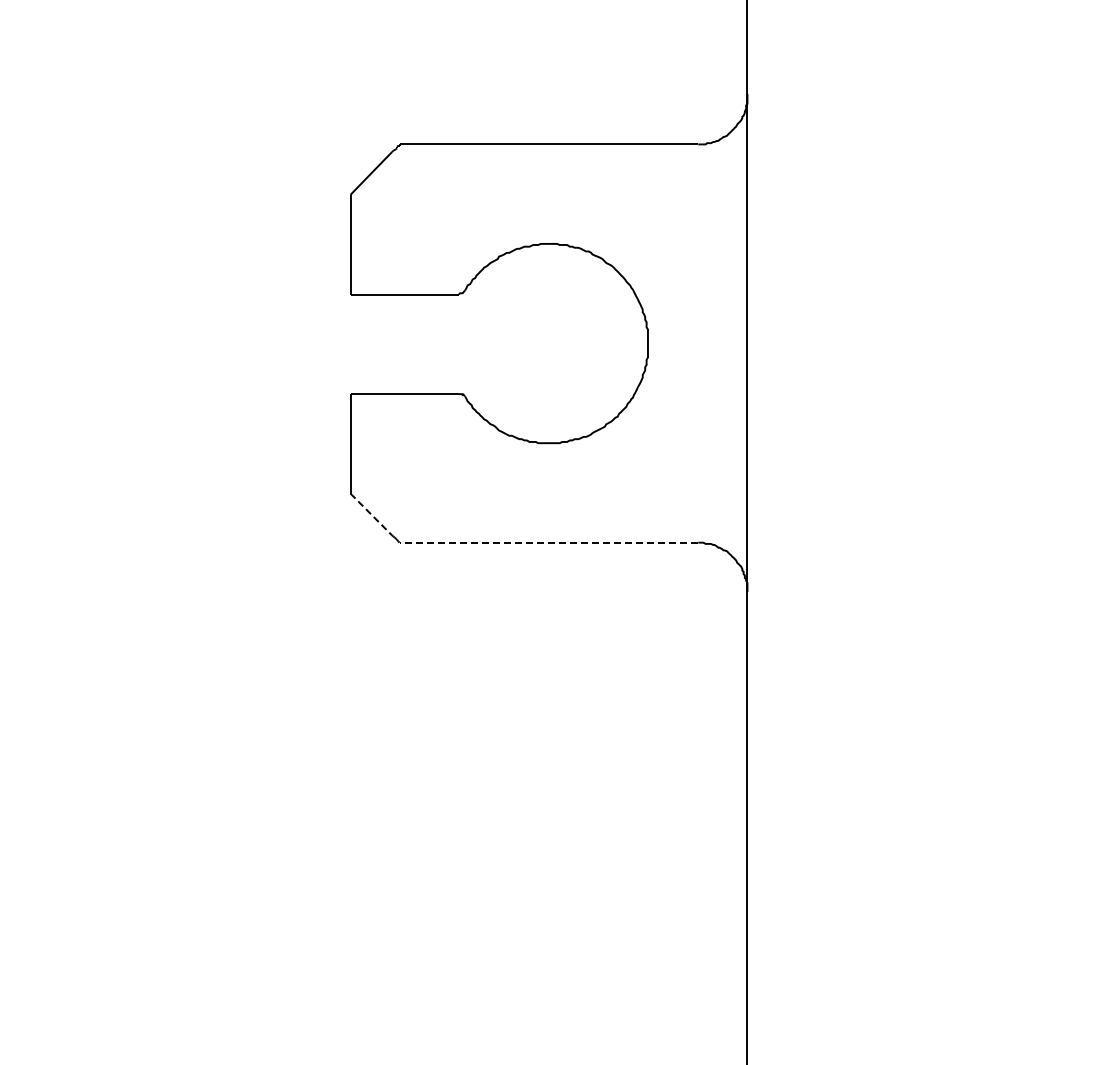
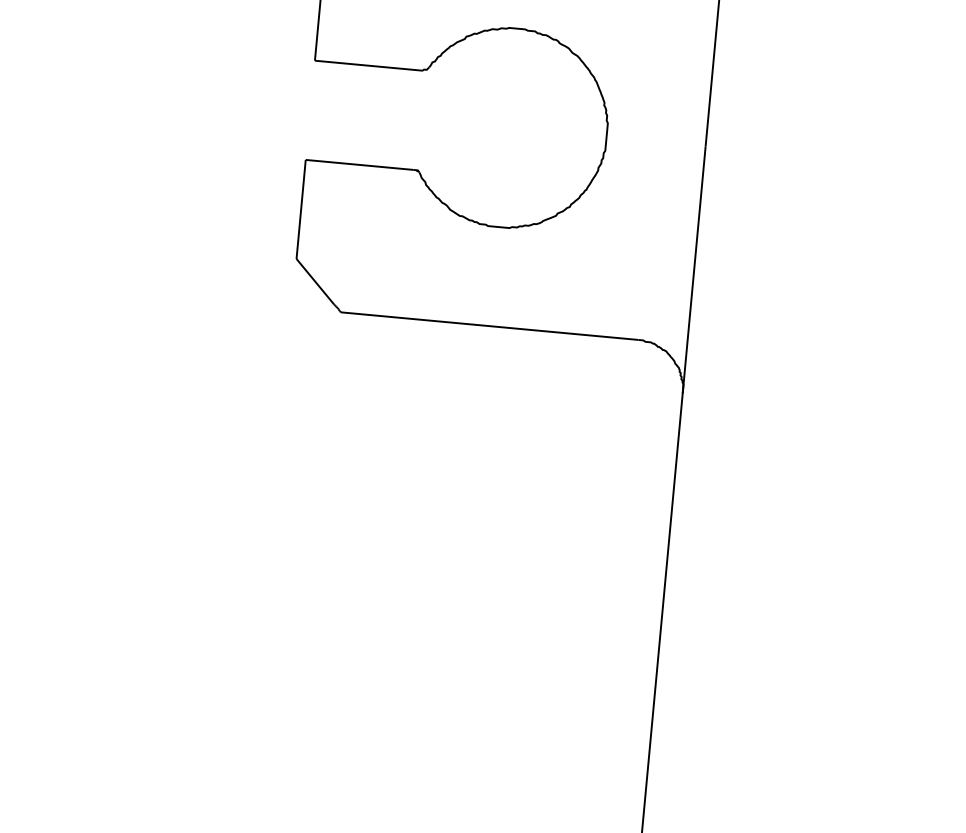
line: (371, 514) -> (315, 281), dashed -> solid
line: (548, 542) -> (489, 325), dashed -> solid

